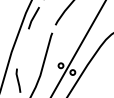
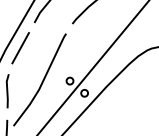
line: (22, 48) -> (21, 47), added

